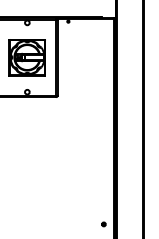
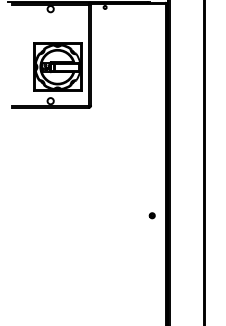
part: (27, 57) -> (57, 66), moved
part: (103, 224) -> (151, 215), moved

